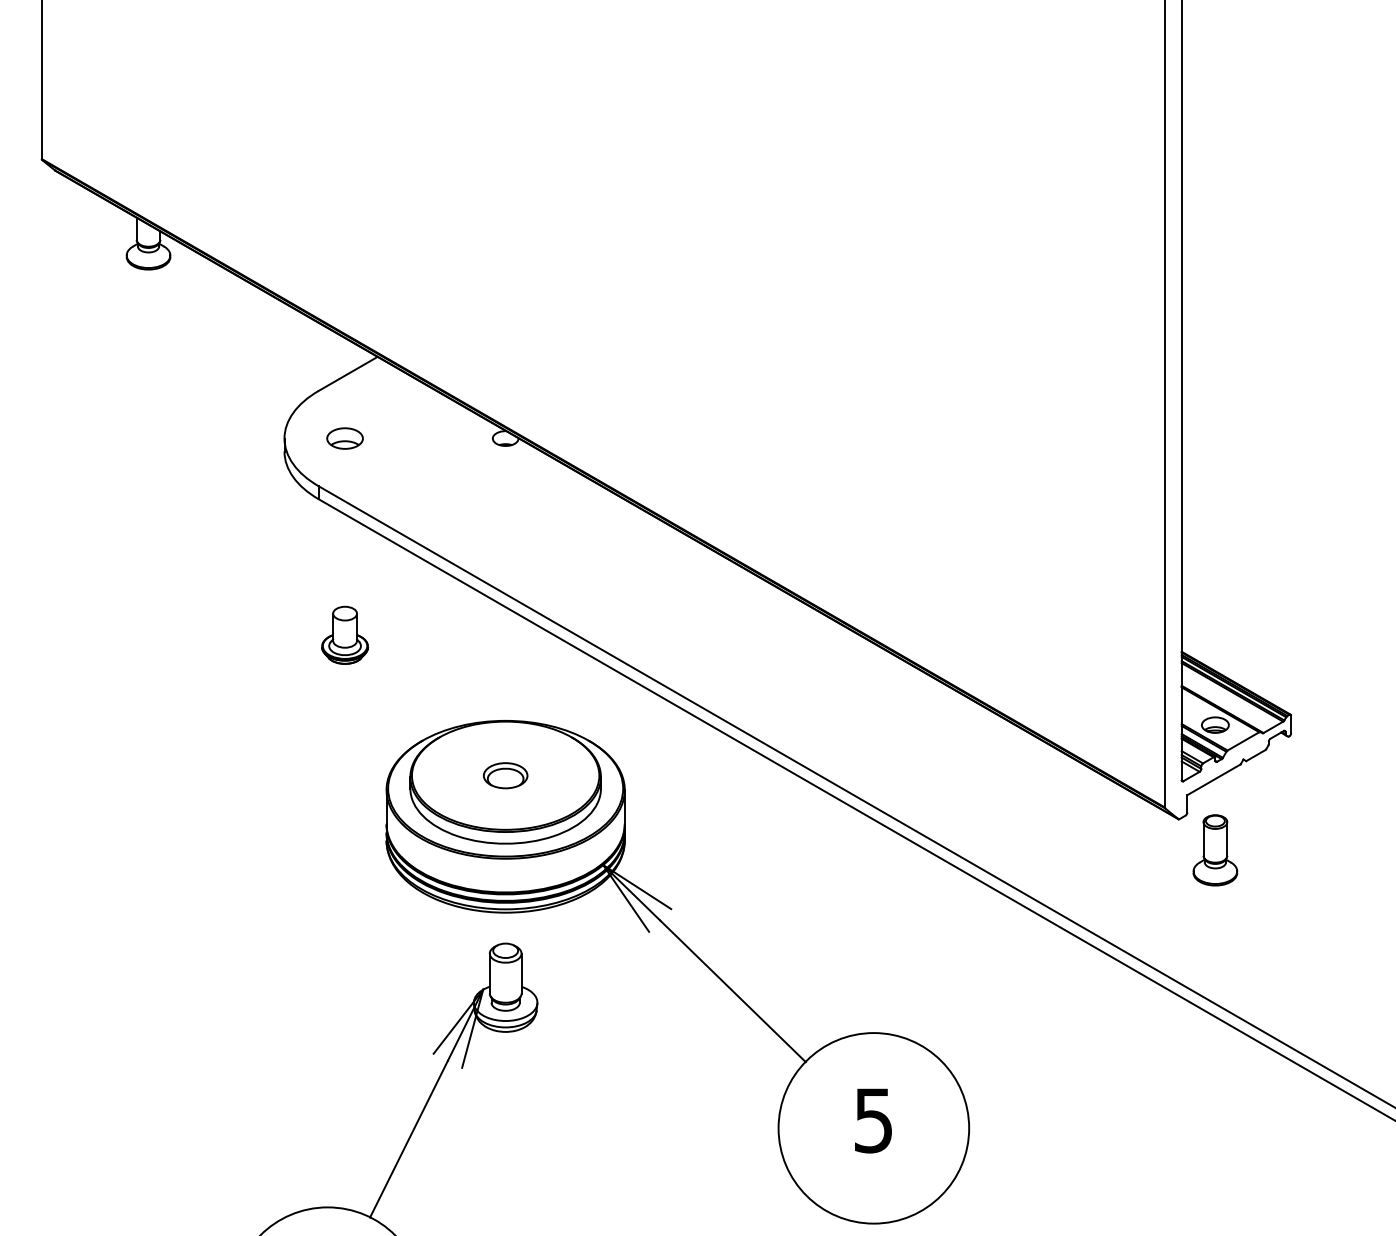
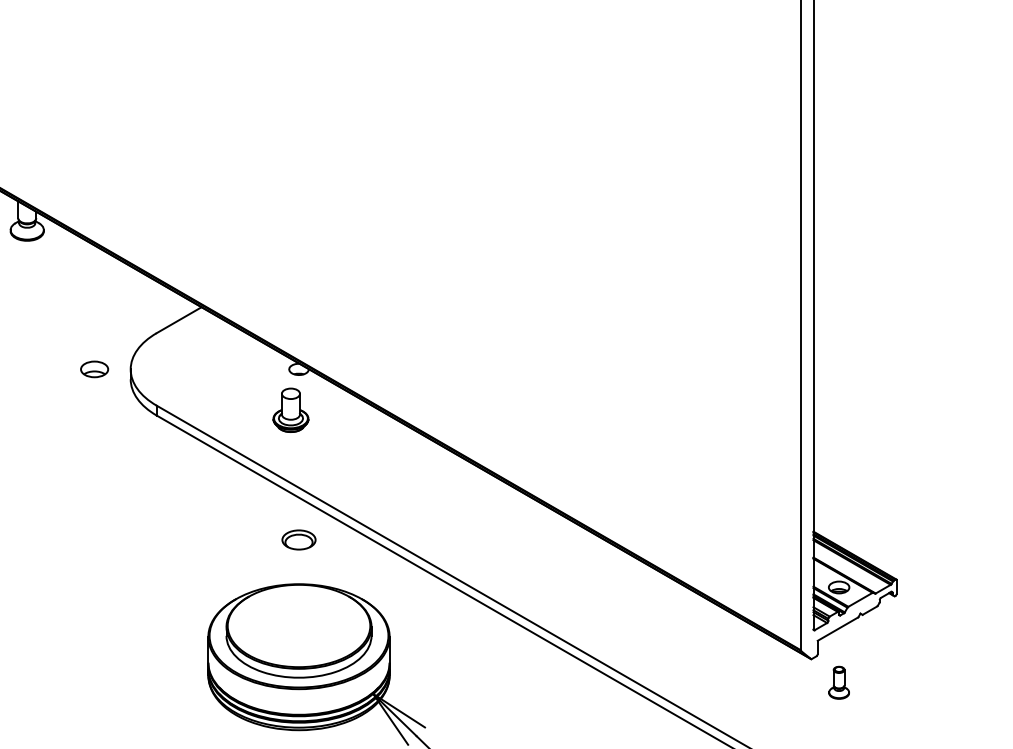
part: (344, 438) -> (94, 369), moved
part: (345, 634) -> (291, 409), moved
part: (505, 775) -> (298, 539), moved
part: (1215, 850) -> (839, 682), size x0.6

